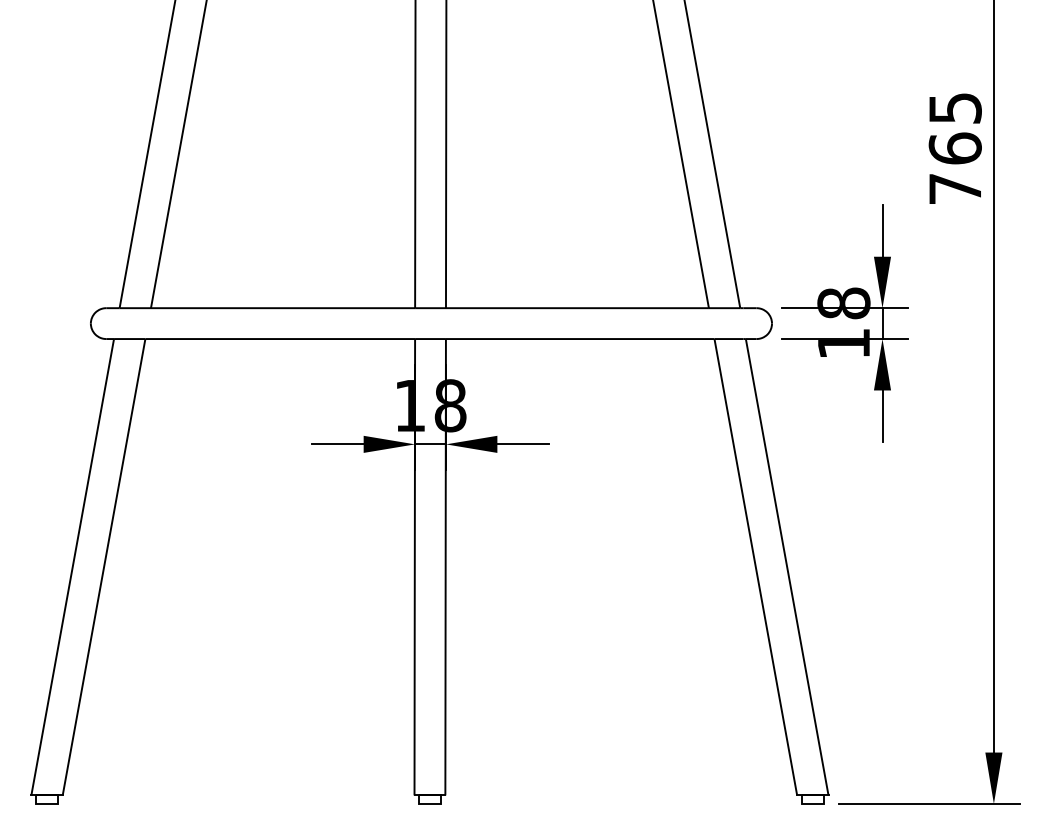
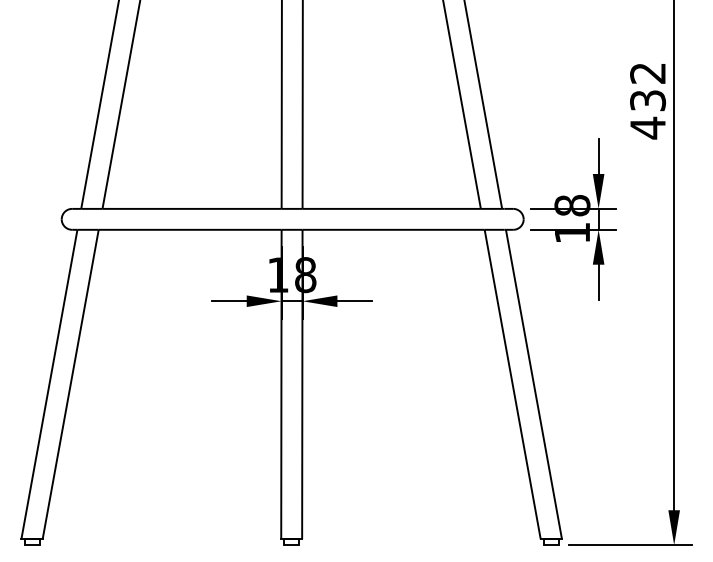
text: (956, 149) -> (648, 101), 765 -> 432

